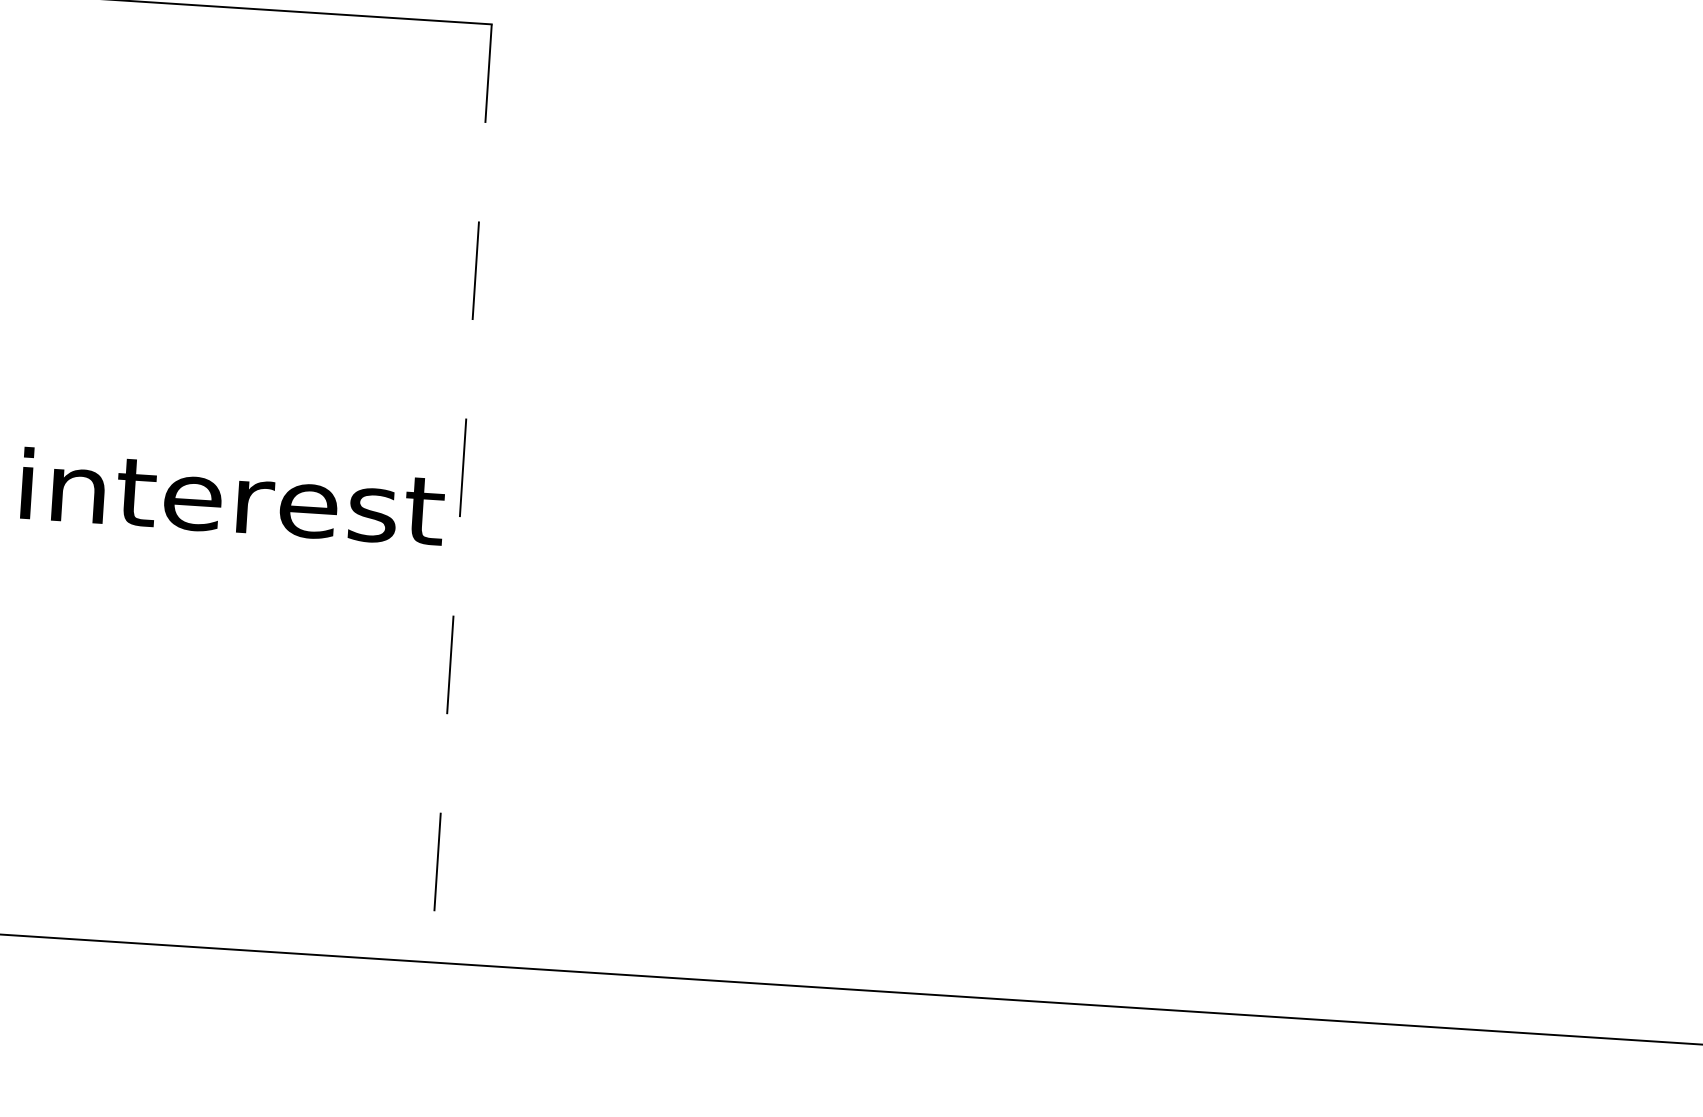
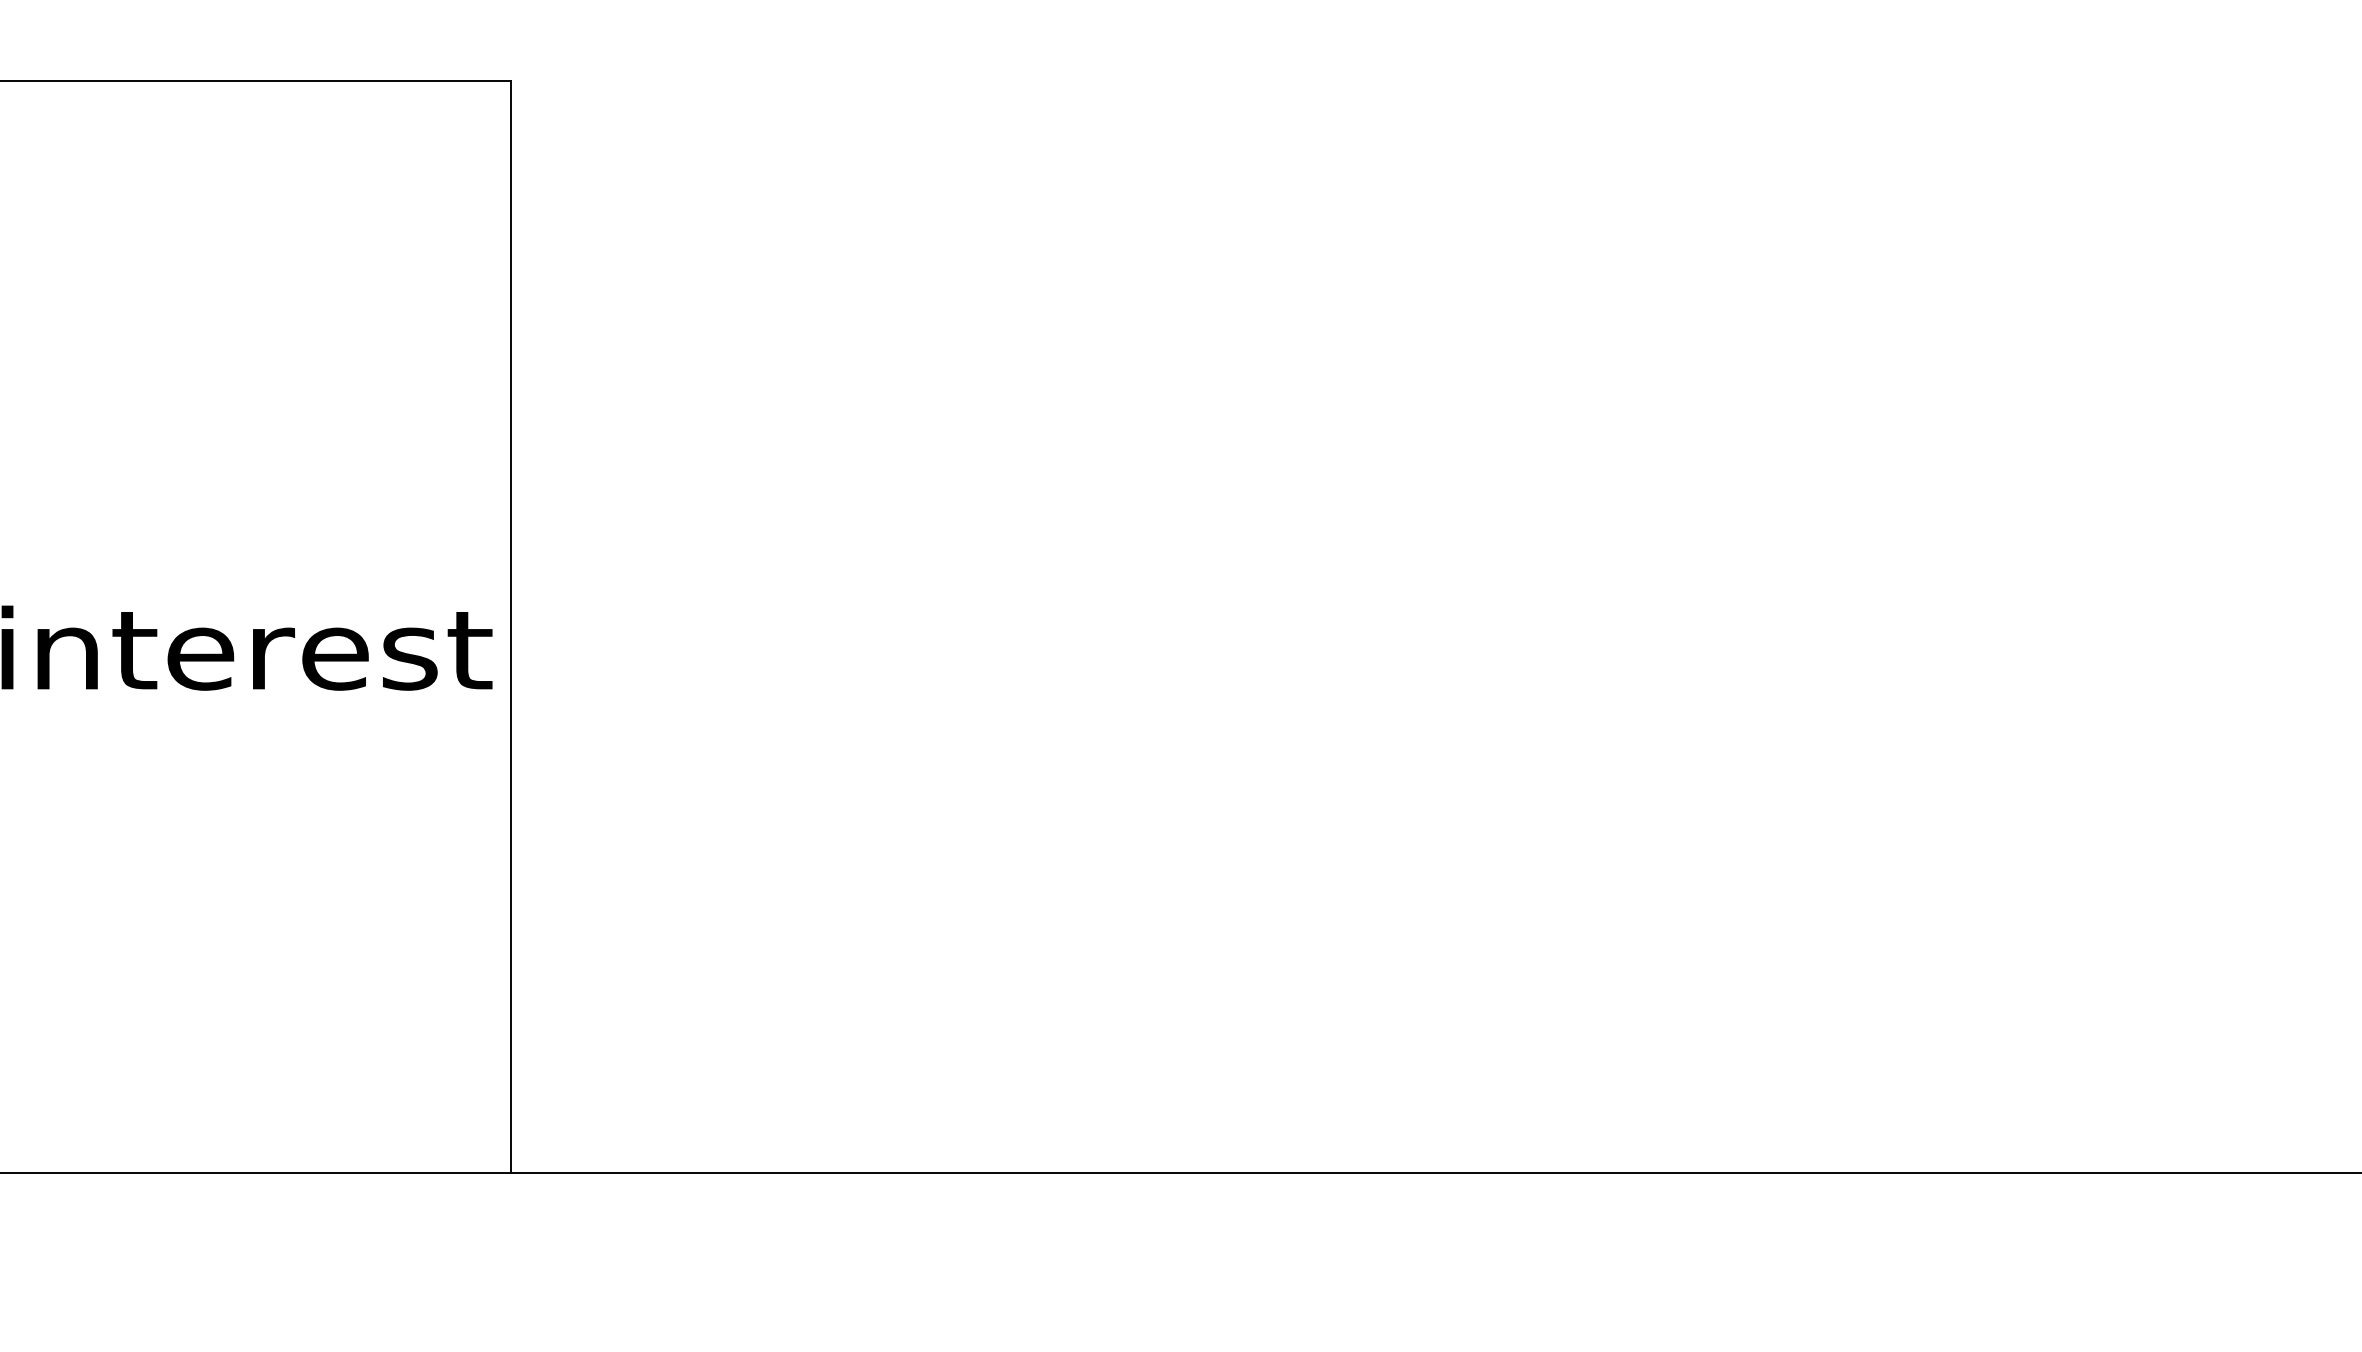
line: (461, 492) -> (511, 626), dashed -> solid

